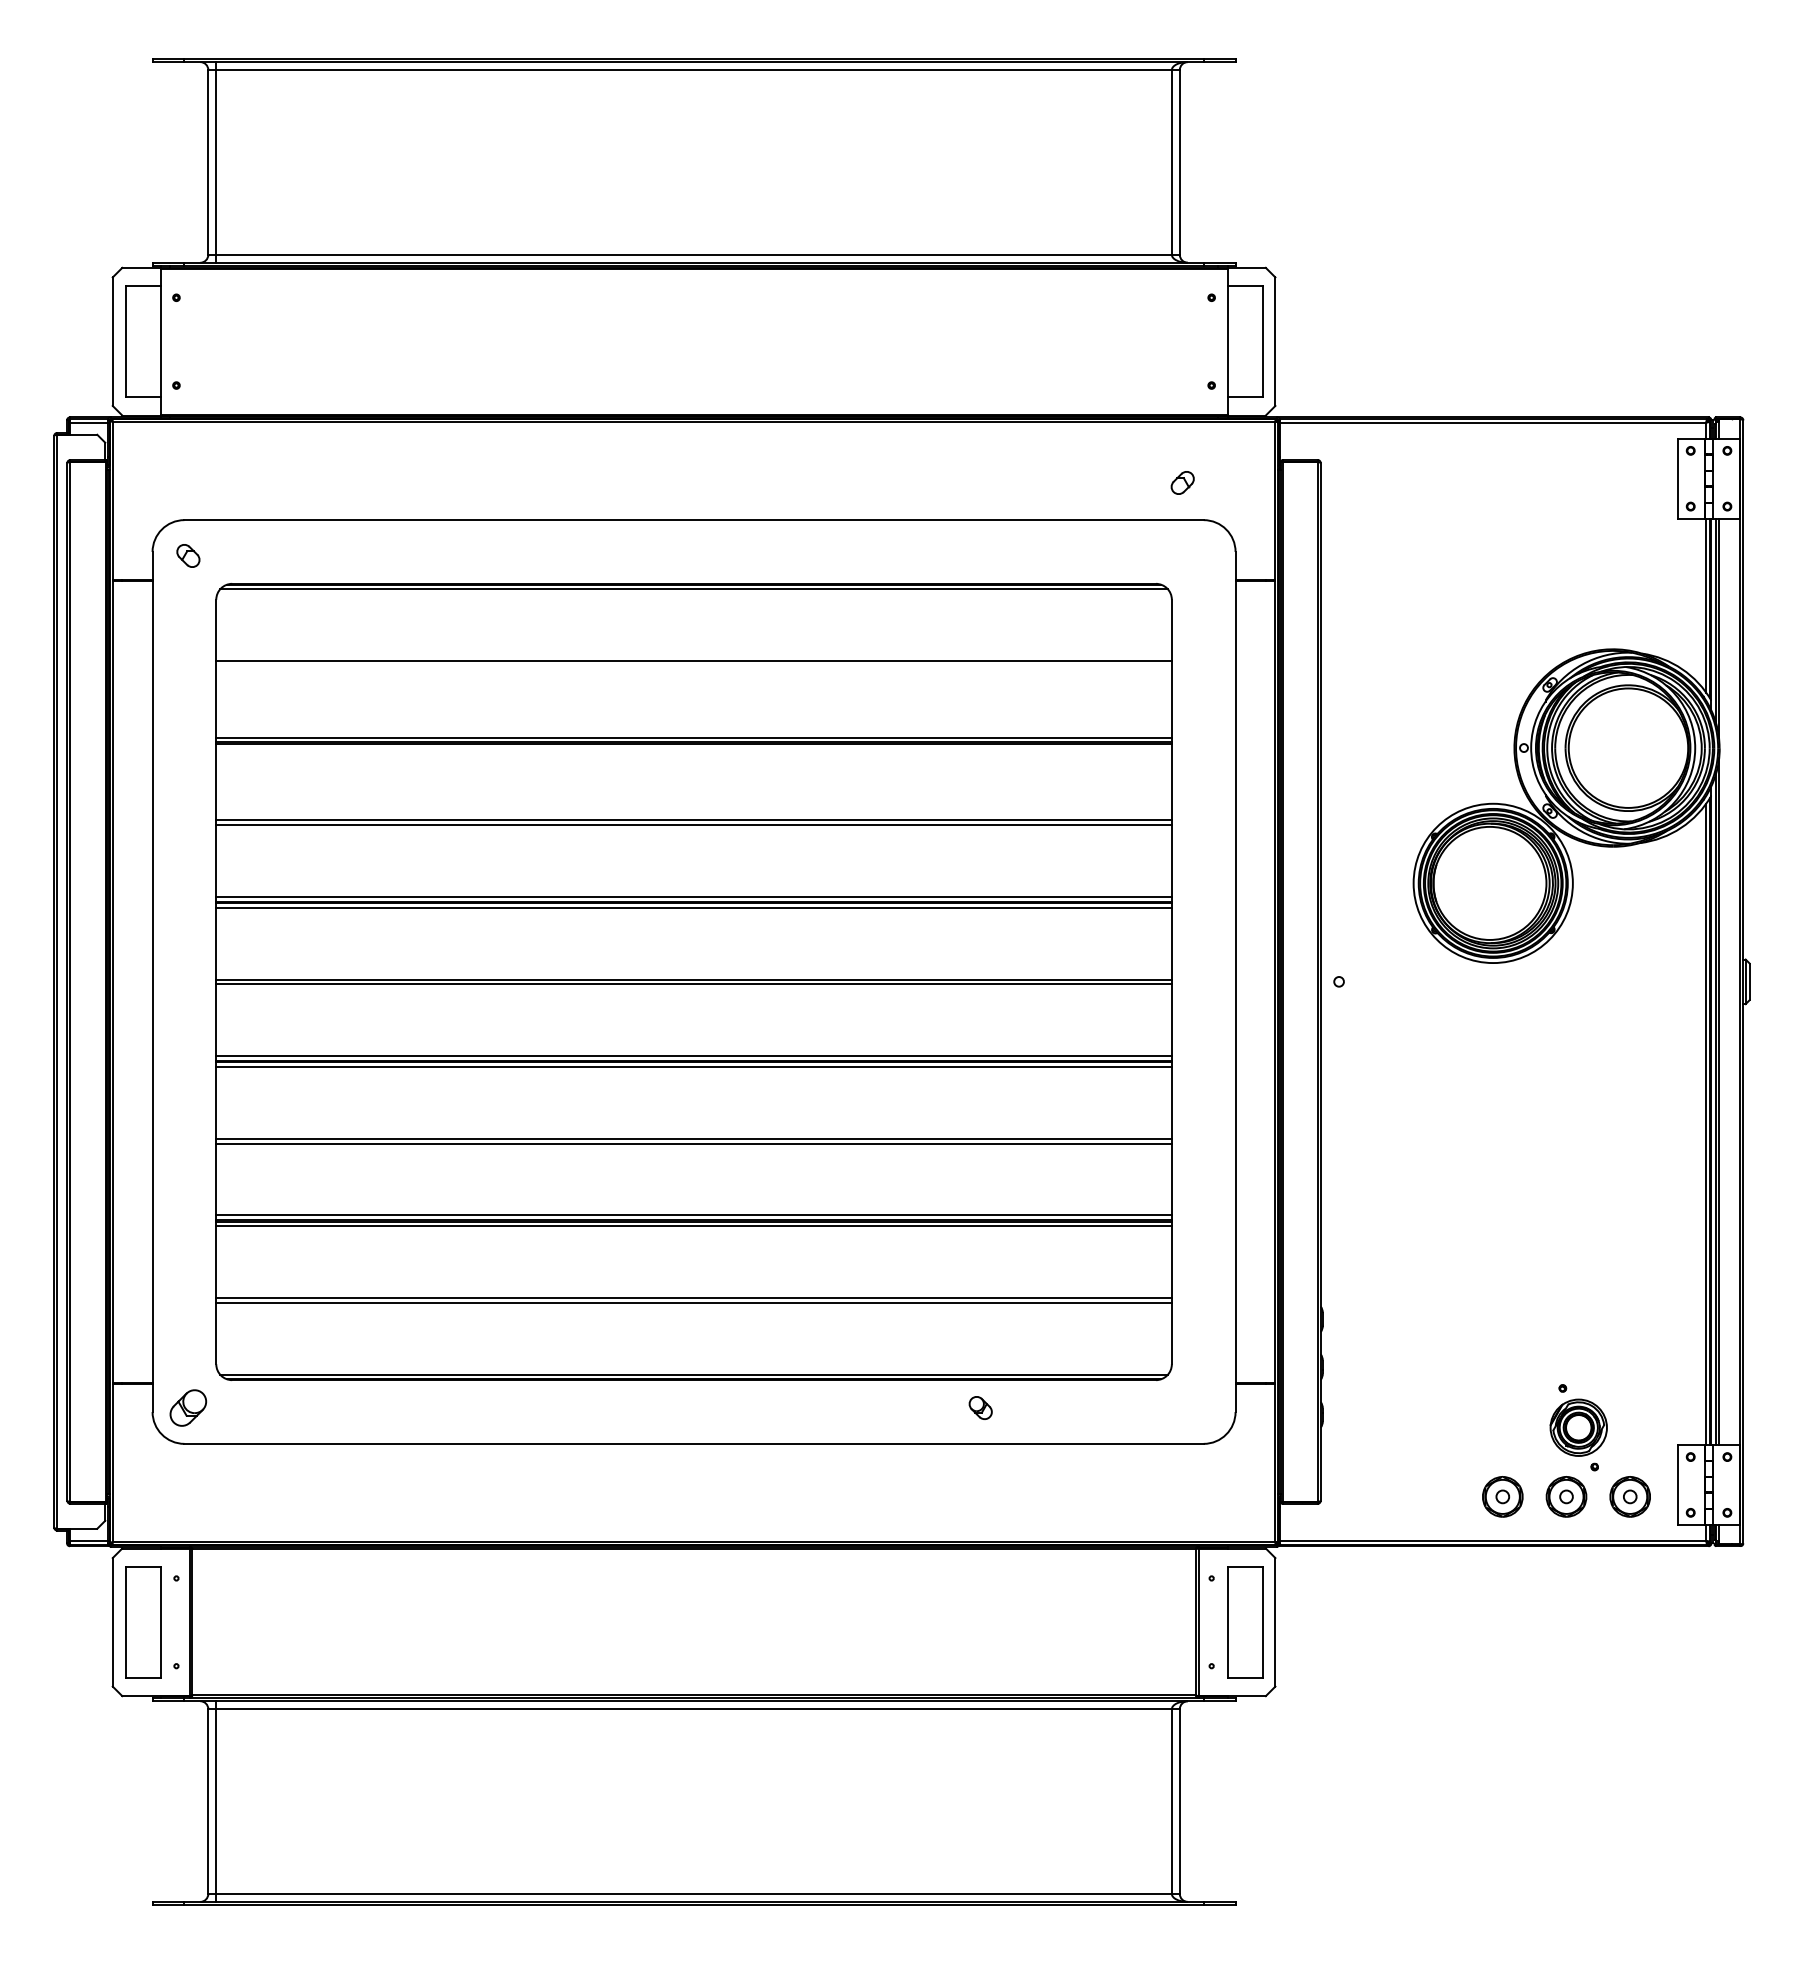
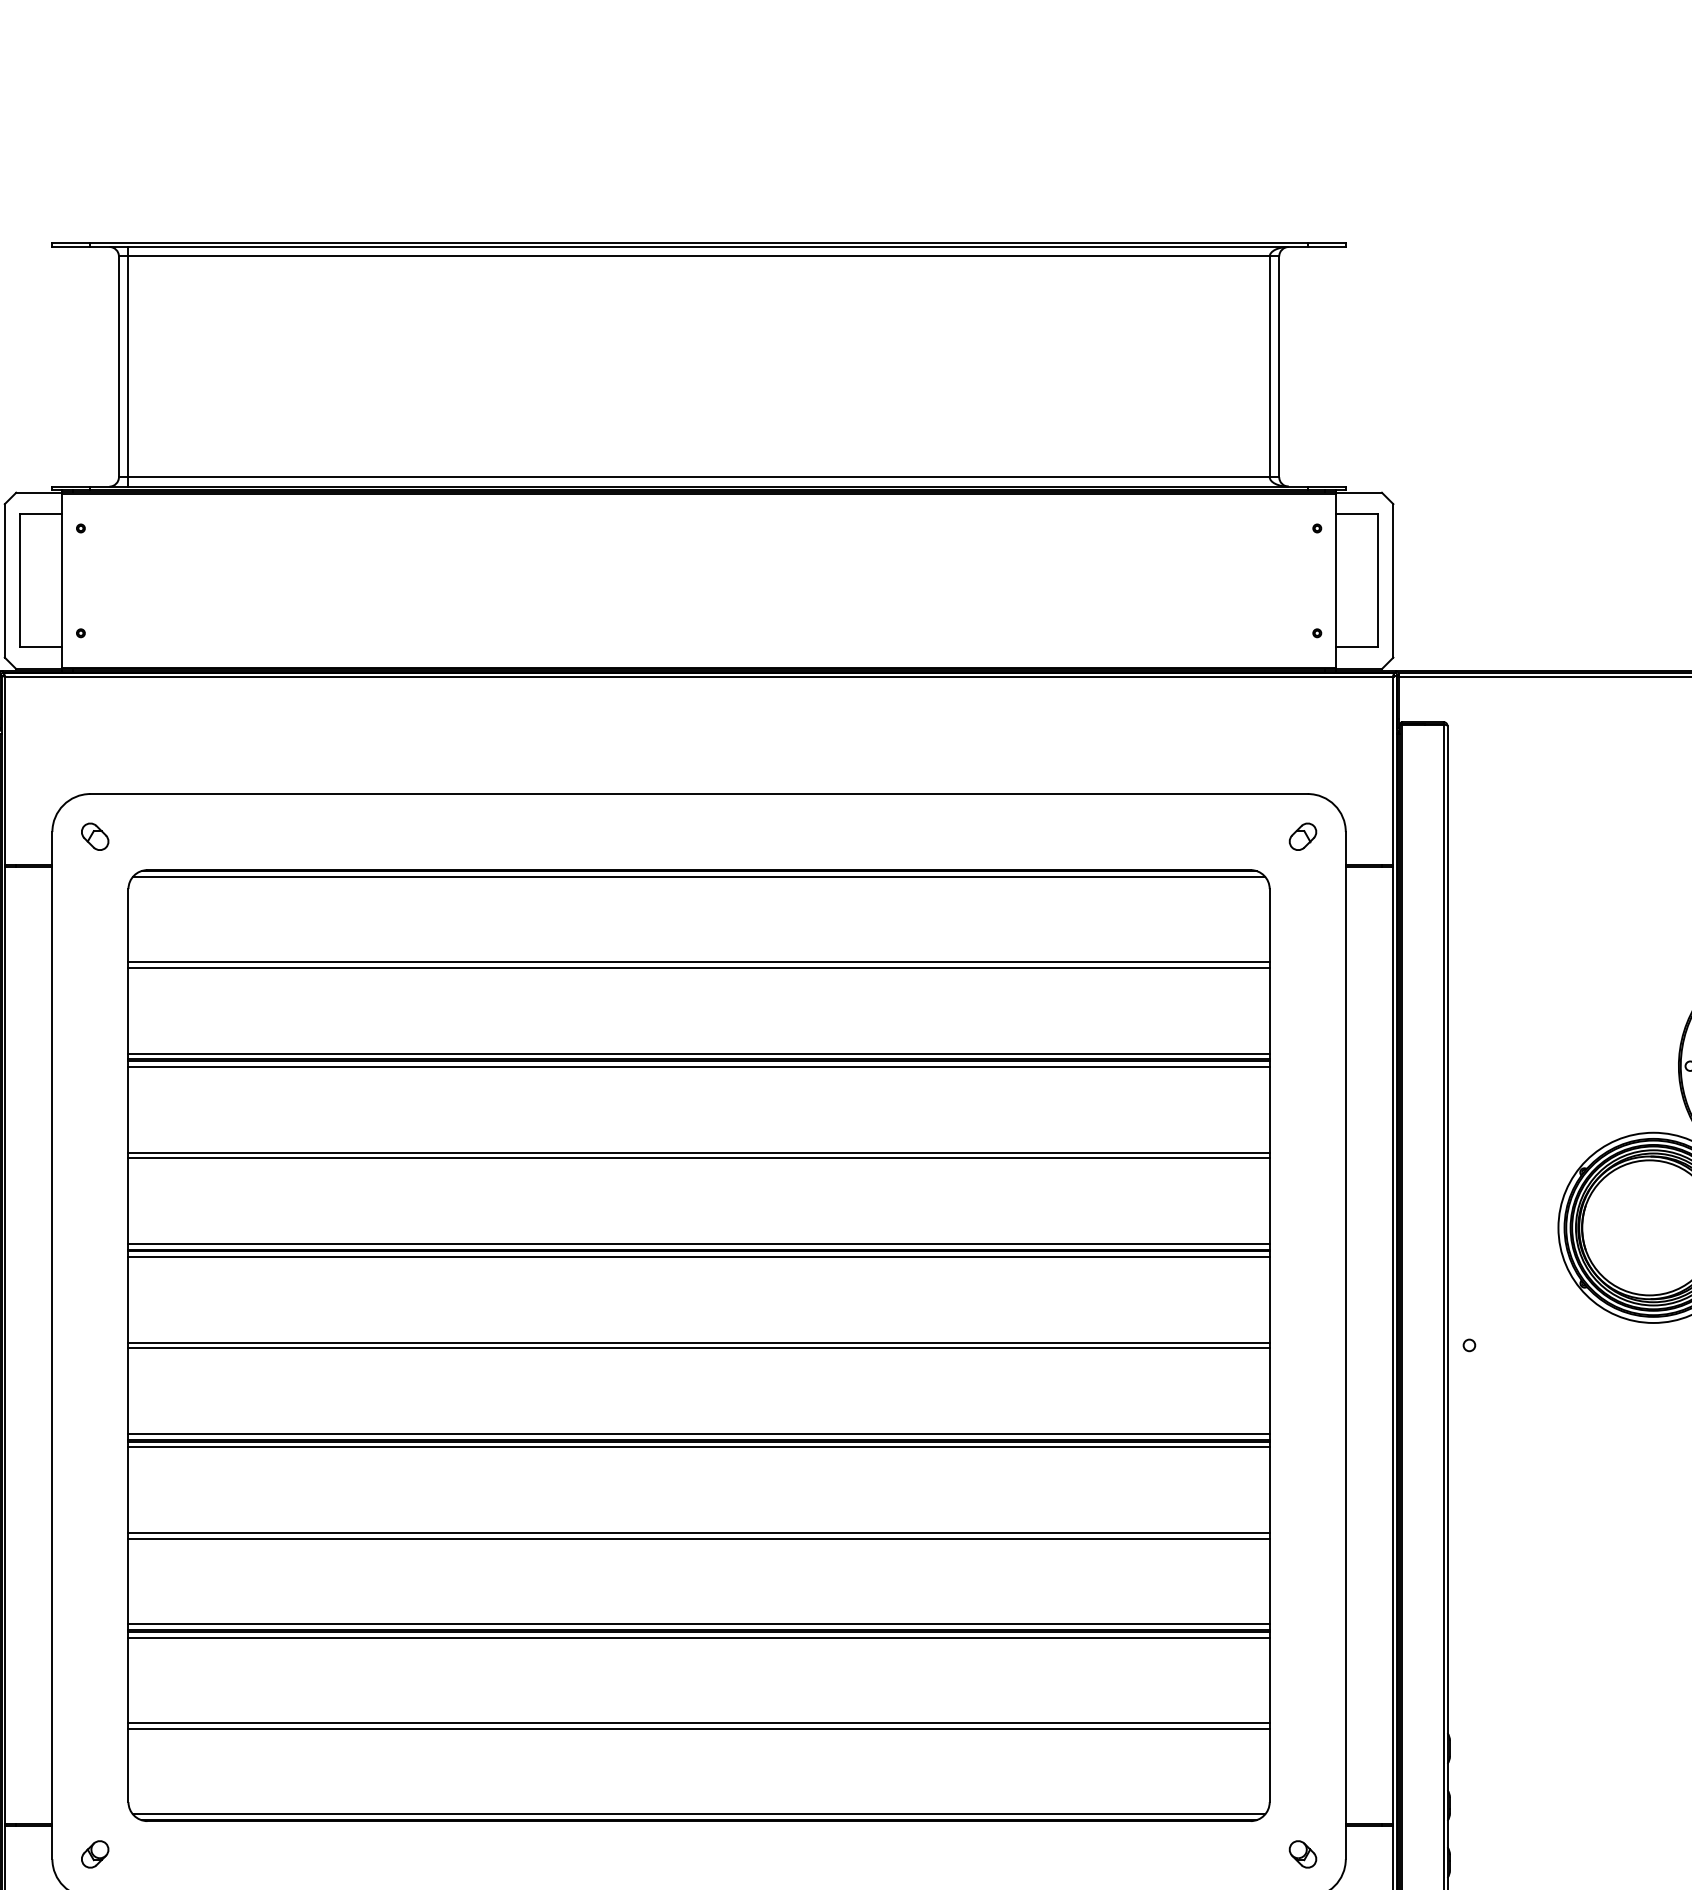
part: (1182, 482) -> (1302, 836), moved
line: (693, 665) -> (698, 967), added
line: (693, 748) -> (698, 1066), added
part: (188, 1407) -> (95, 1853), size x0.62
part: (980, 1407) -> (1302, 1853), moved

